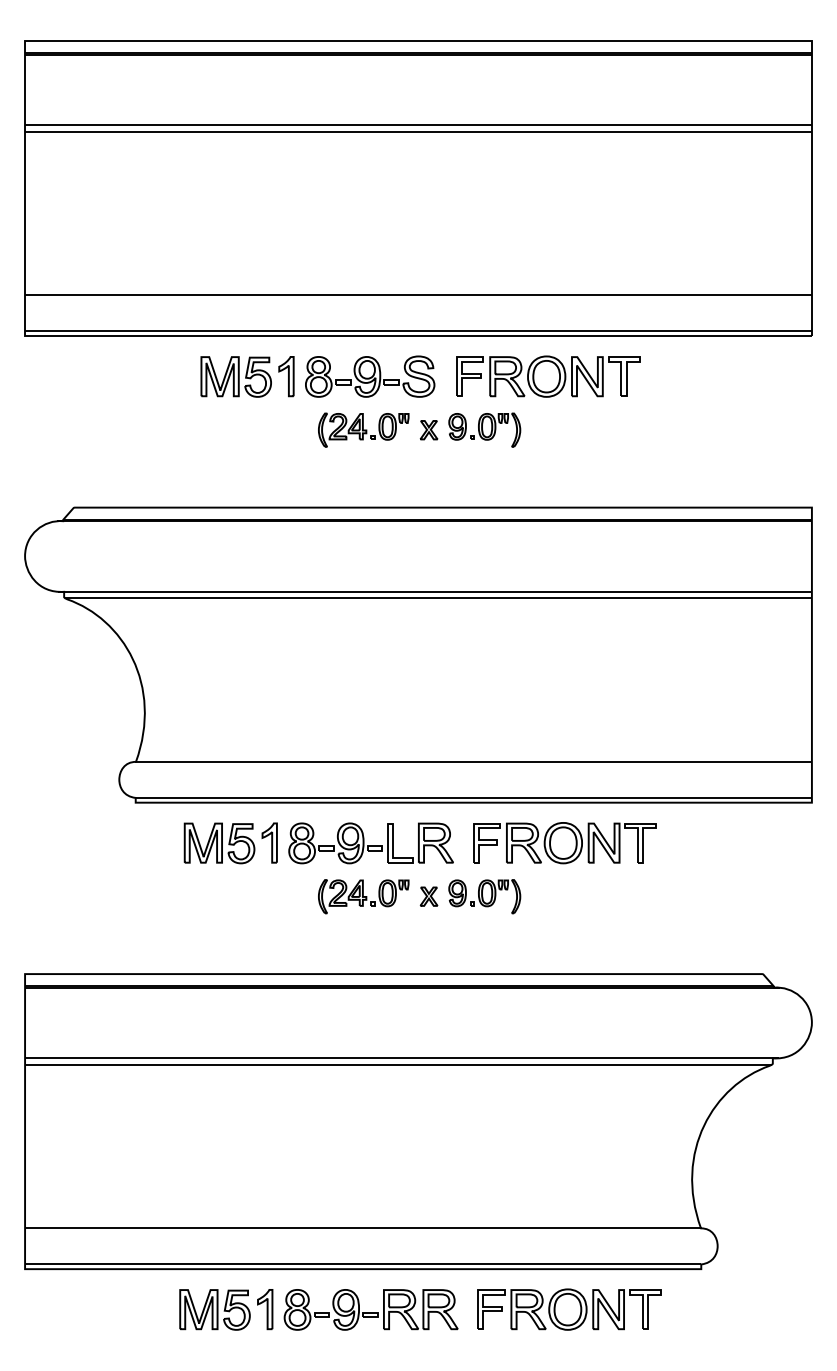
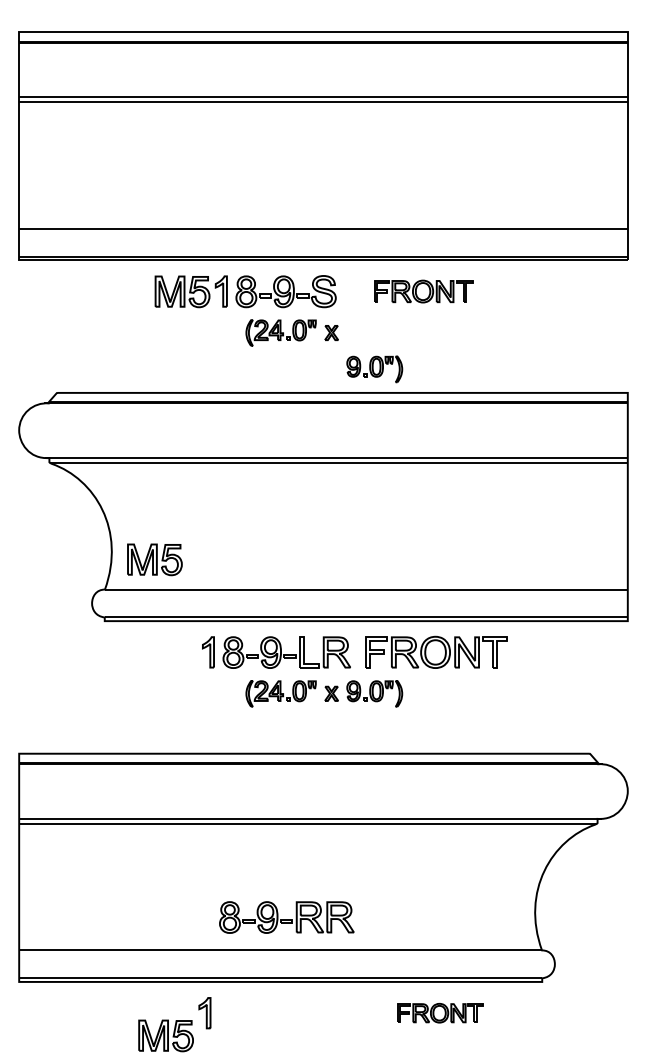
part: (548, 376) -> (424, 291), size x0.7
part: (484, 429) -> (374, 368), moved
part: (219, 843) -> (154, 559), moved
part: (214, 1309) -> (165, 1035), moved
part: (370, 1309) -> (286, 917), moved
part: (569, 1309) -> (440, 1013), size x0.6

